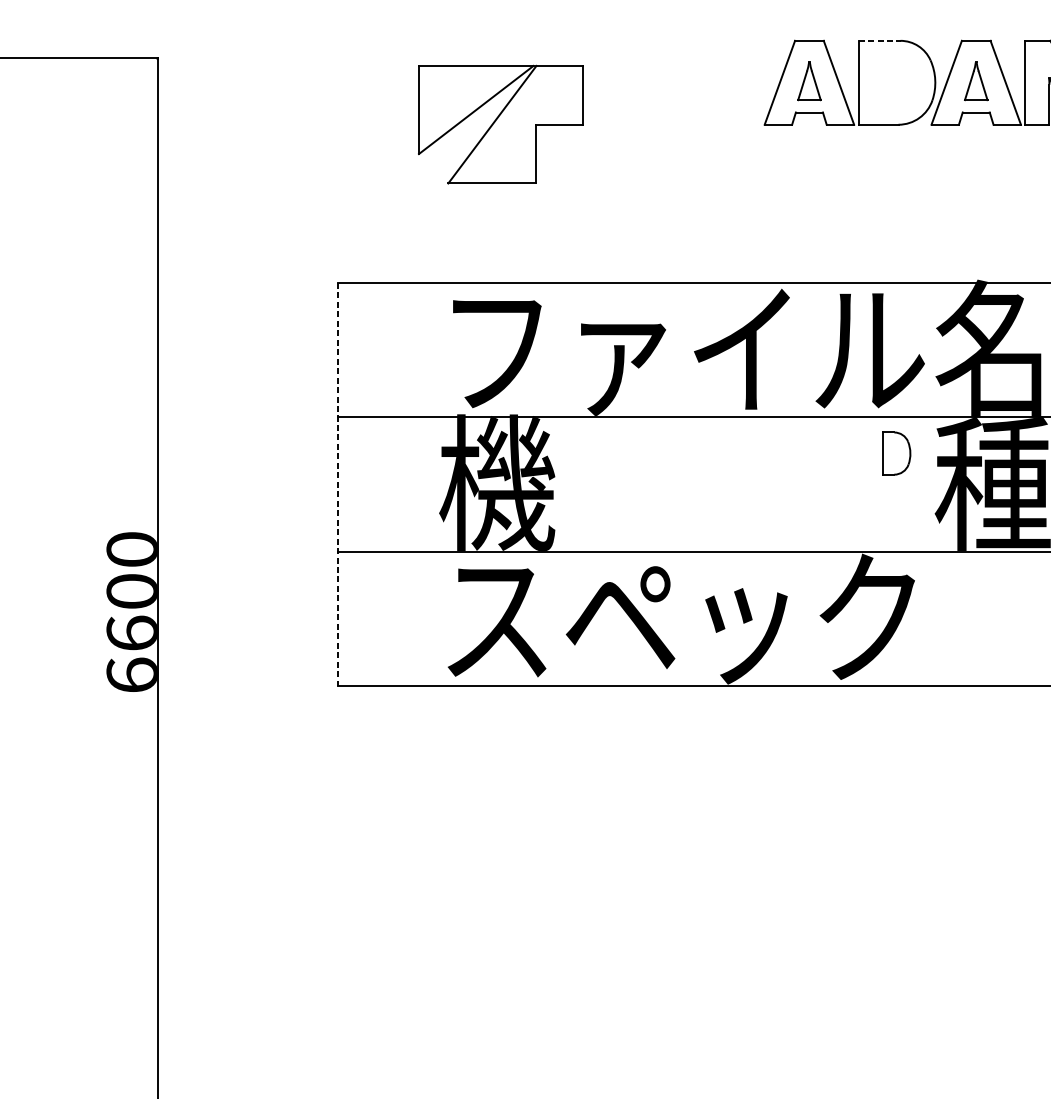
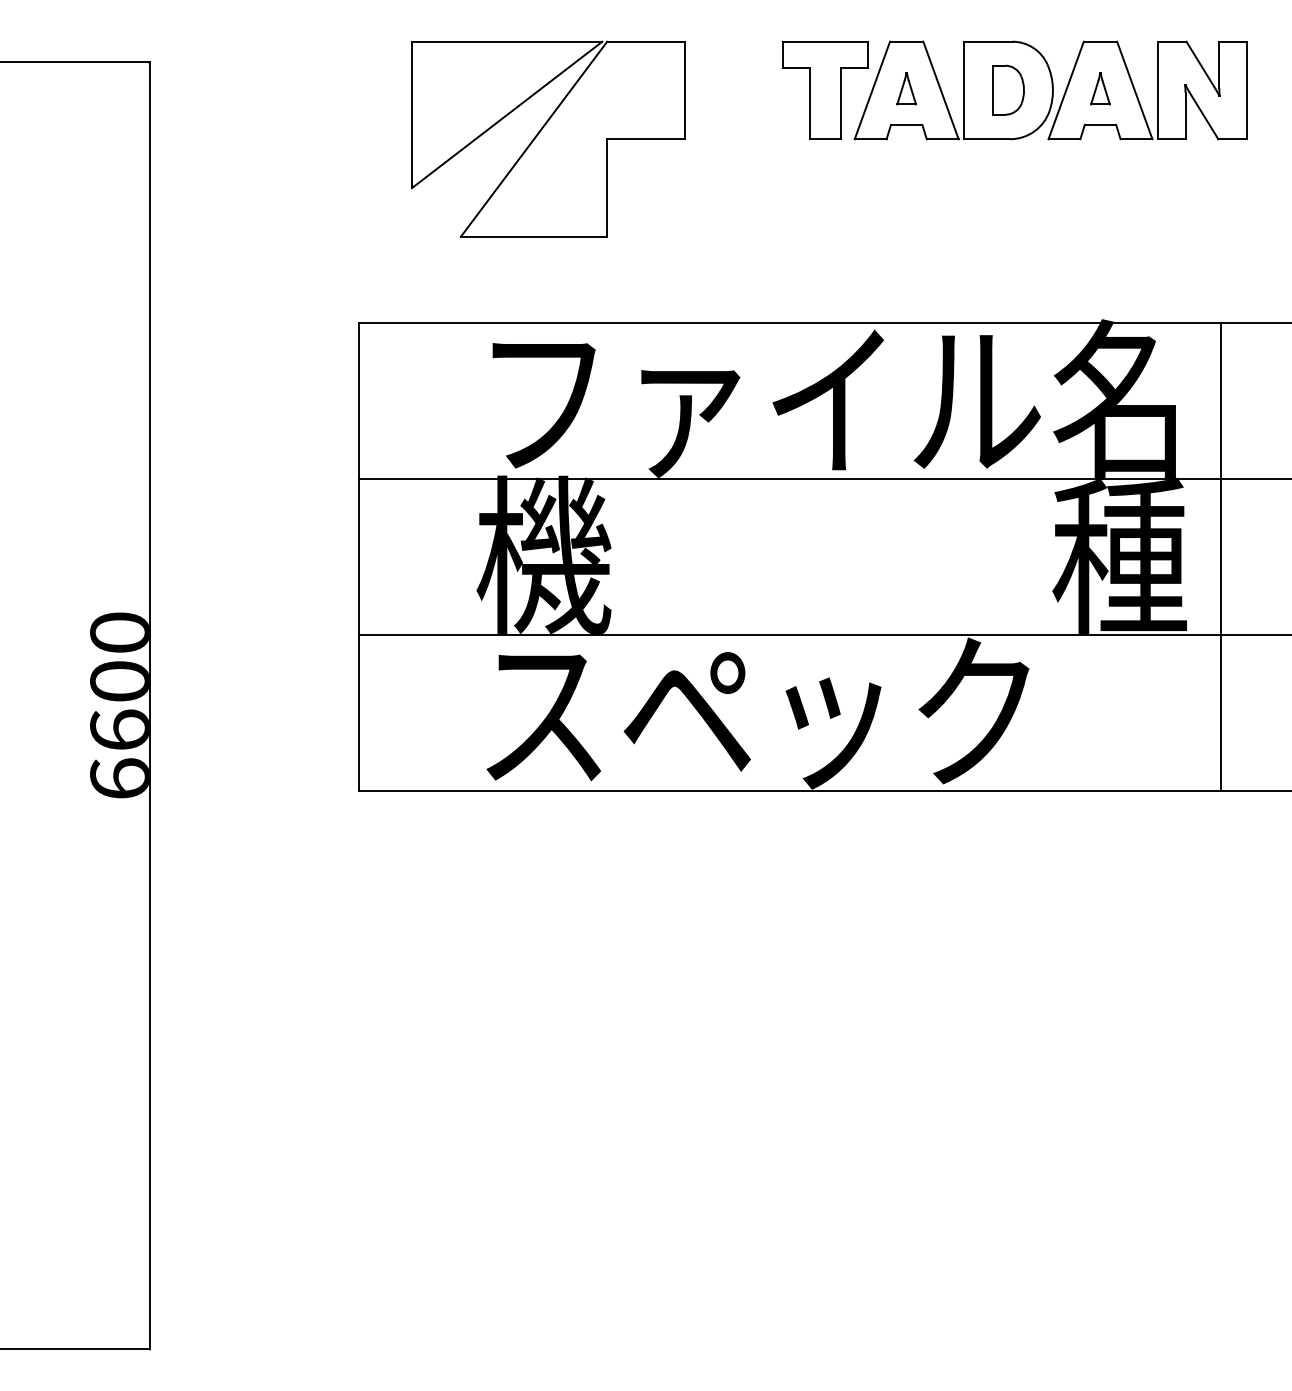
line: (879, 40) -> (988, 41), dashed -> solid
part: (809, 81) -> (906, 88), size x0.71
part: (976, 81) -> (1100, 88), size x0.71
part: (739, 82) -> (825, 90), added
part: (501, 124) -> (548, 138), size x1.43
part: (897, 452) -> (1008, 89), moved
line: (338, 484) -> (359, 557), dashed -> solid

